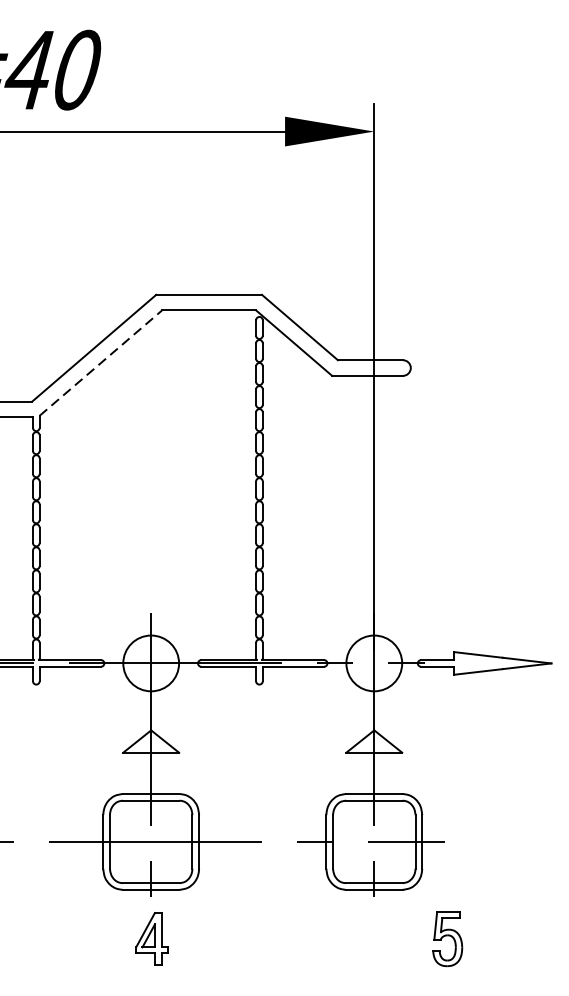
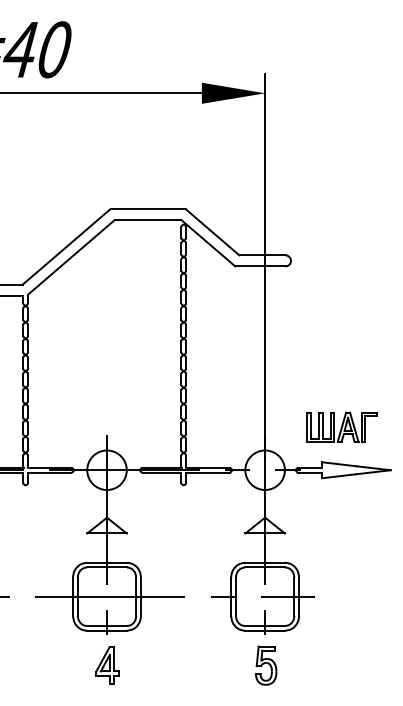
line: (101, 363) -> (71, 257), dashed -> solid
part: (482, 601) -> (341, 426), added
part: (448, 938) -> (266, 665), moved

